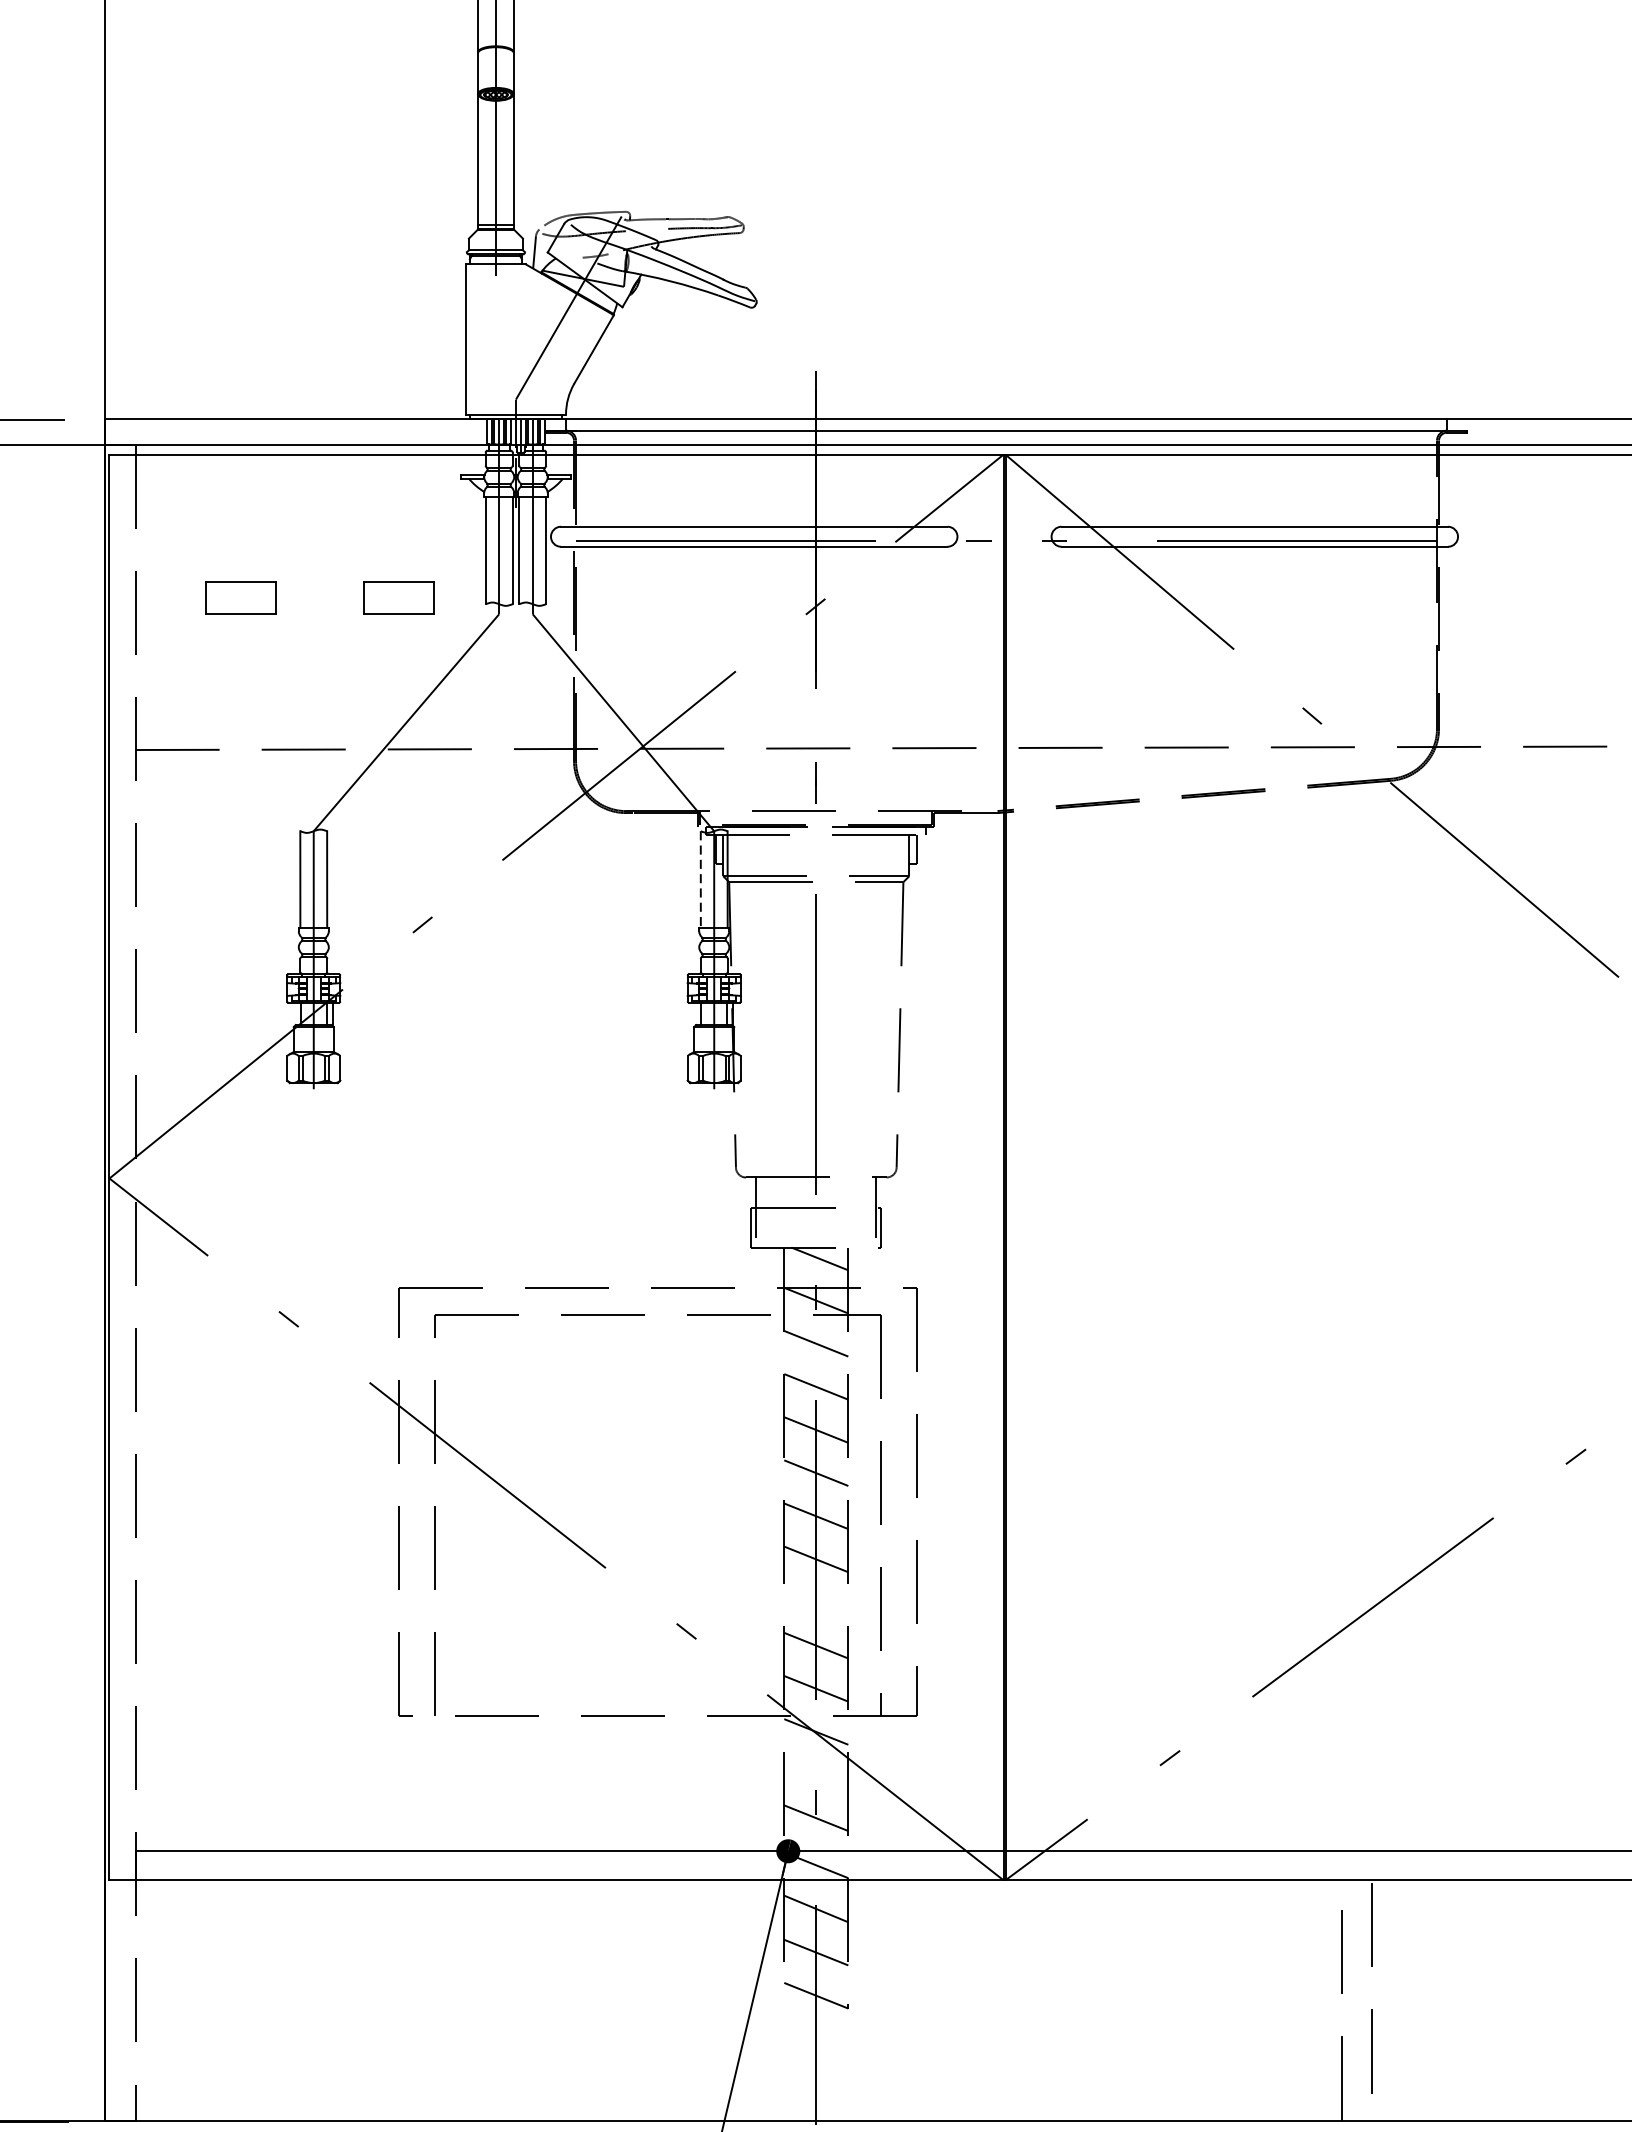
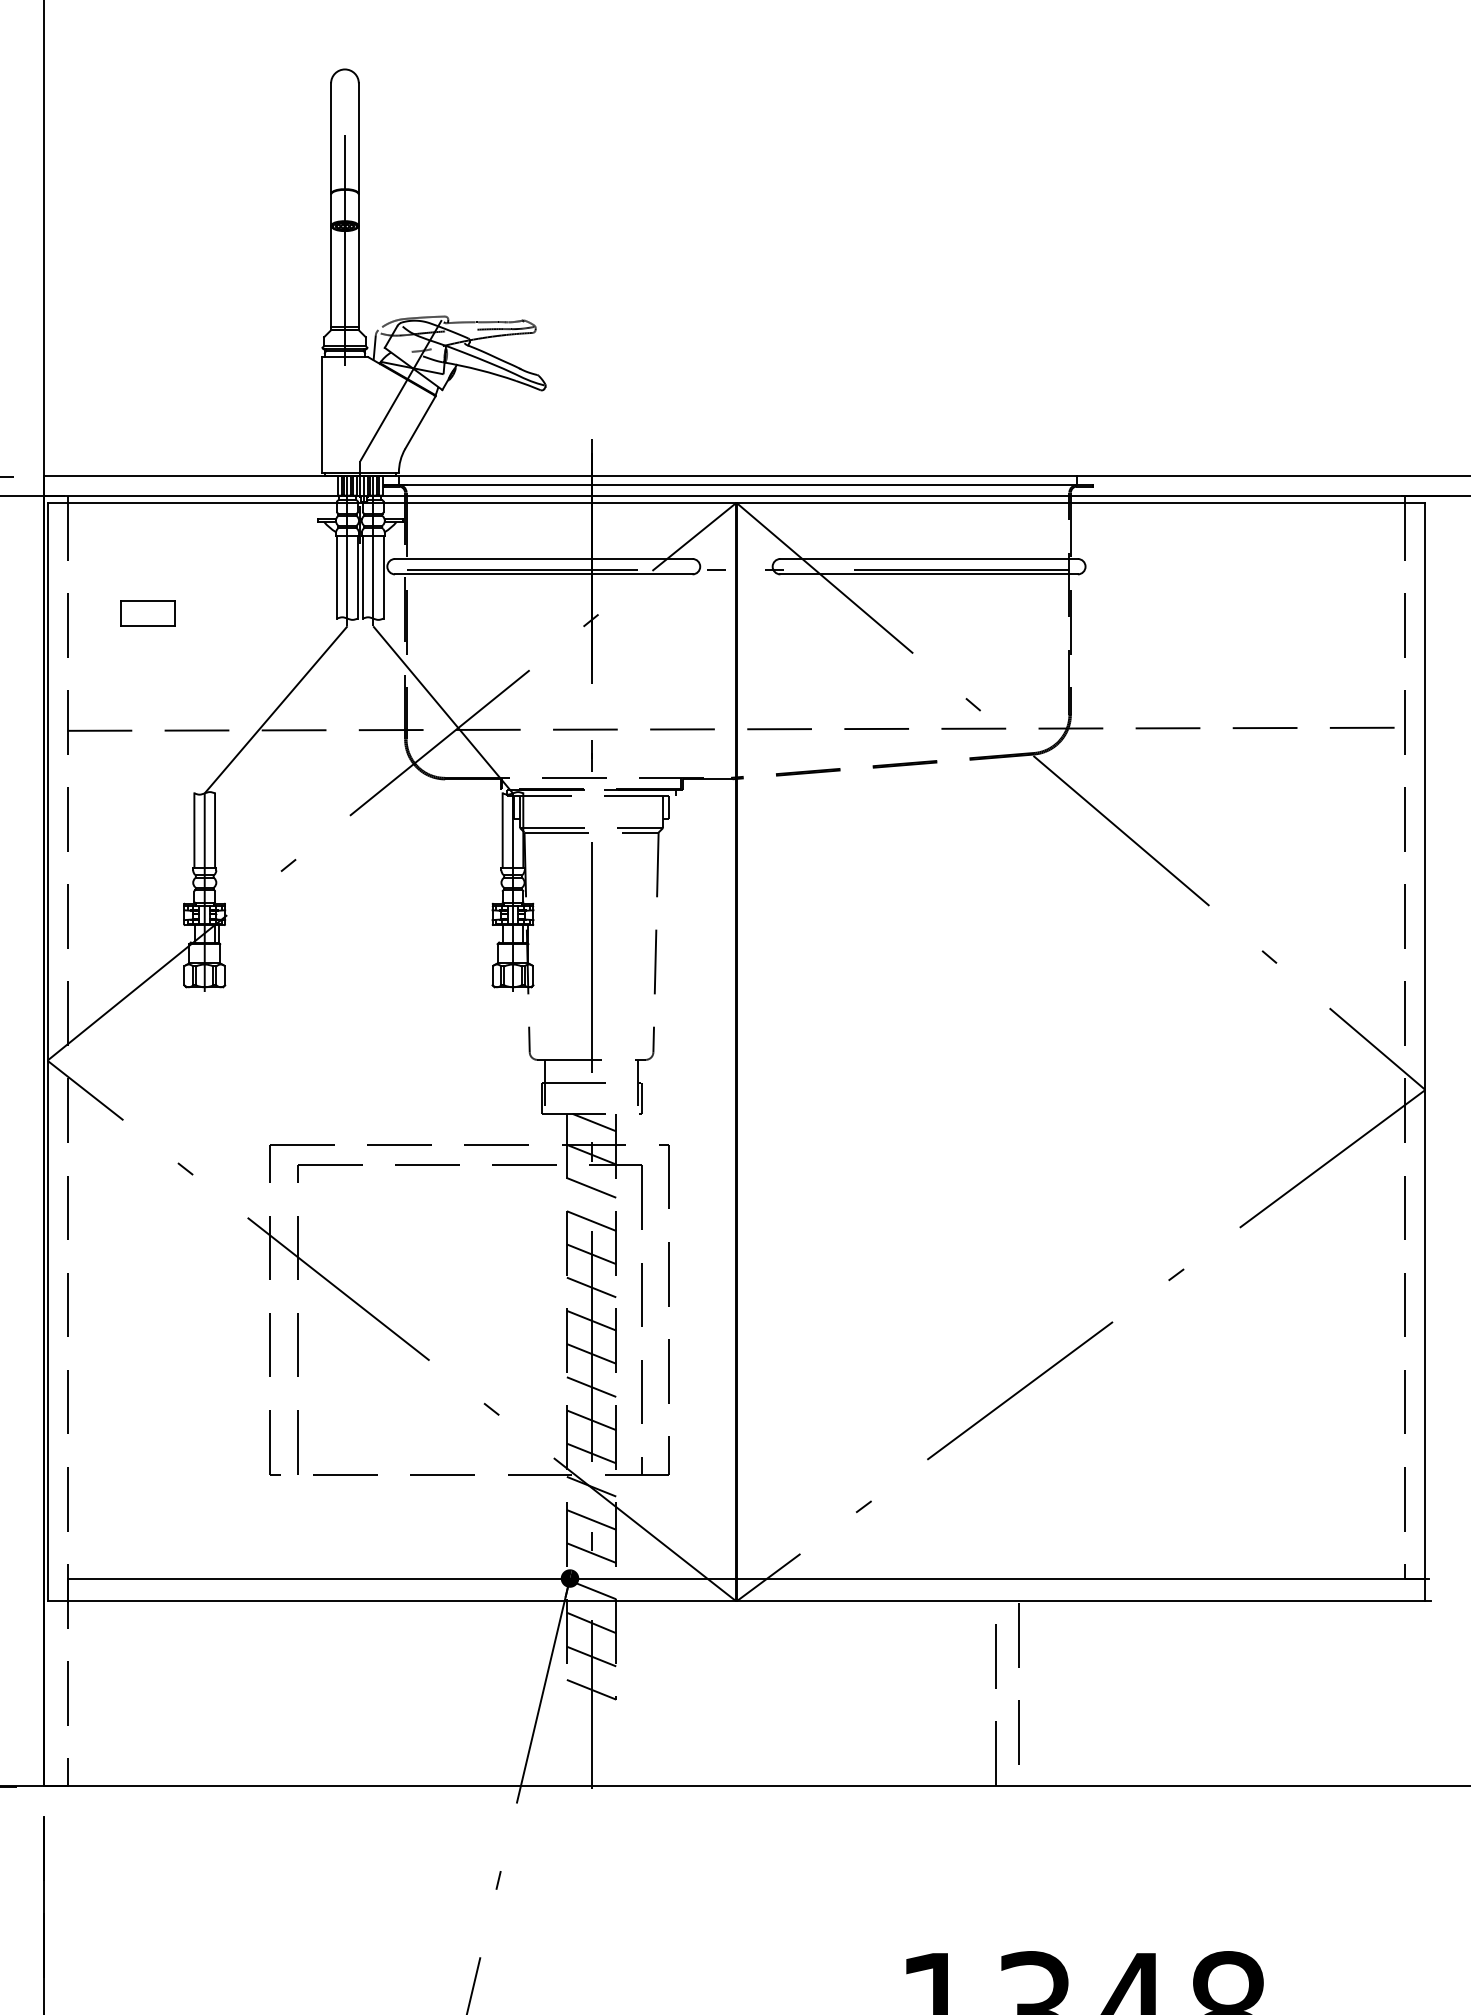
part: (397, 597) -> (269, 613), removed
line: (700, 880) -> (502, 831), dashed -> solid
line: (816, 1601) -> (591, 1386), added
line: (816, 1774) -> (591, 1519), added

